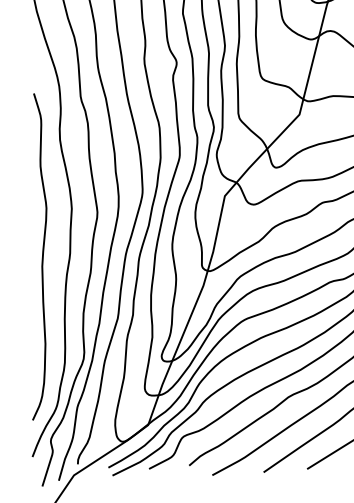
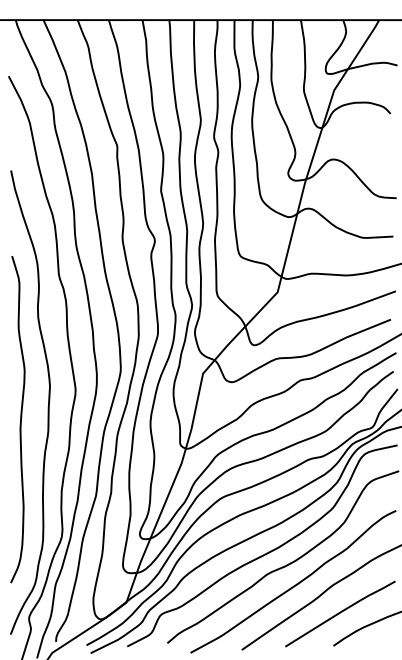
curve: (42, 256) -> (20, 419), moved

